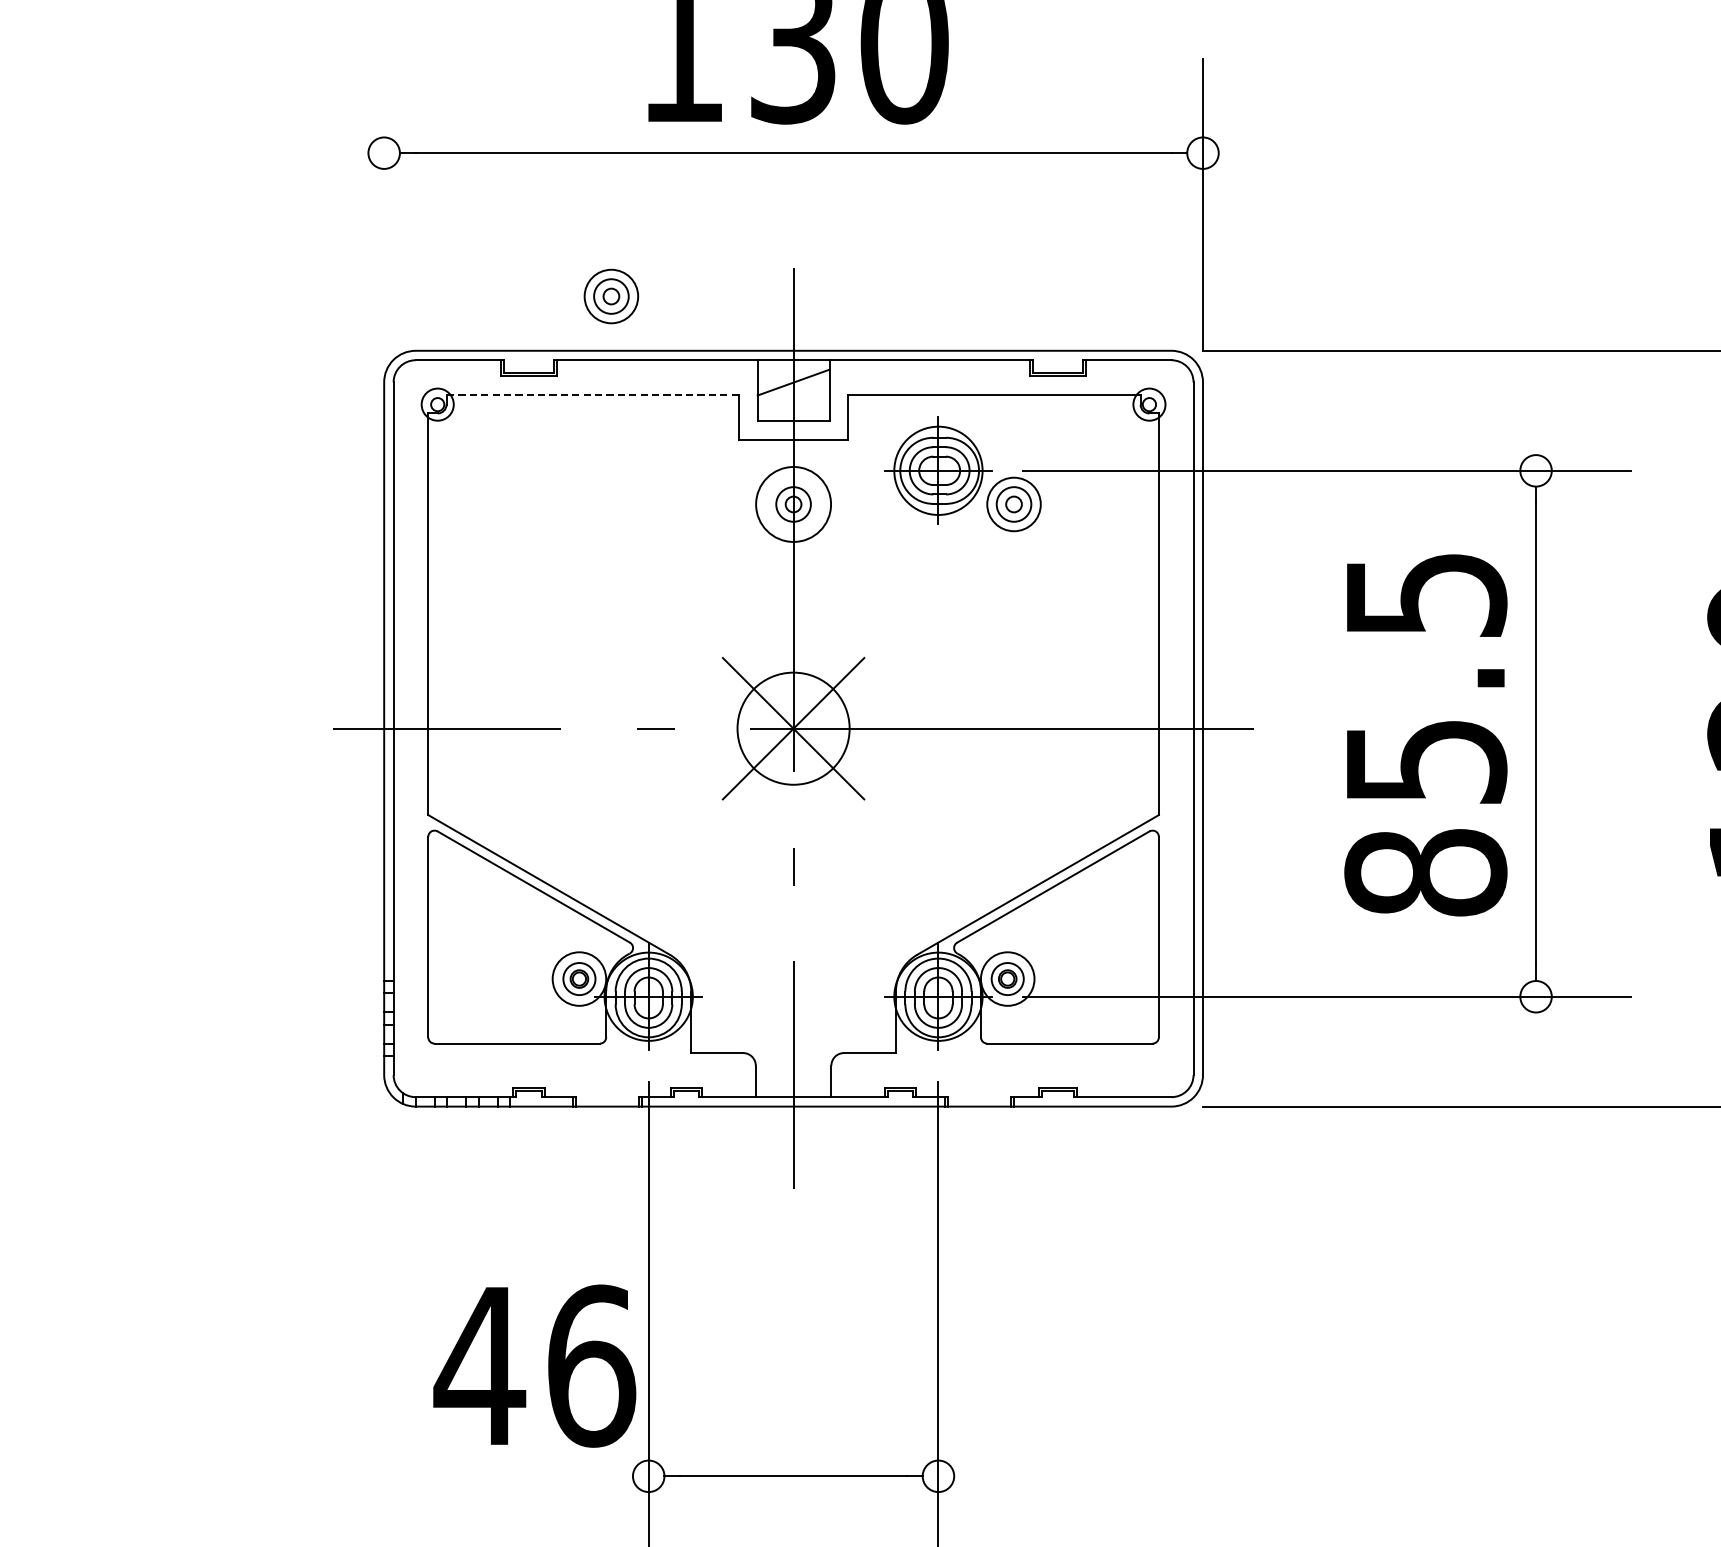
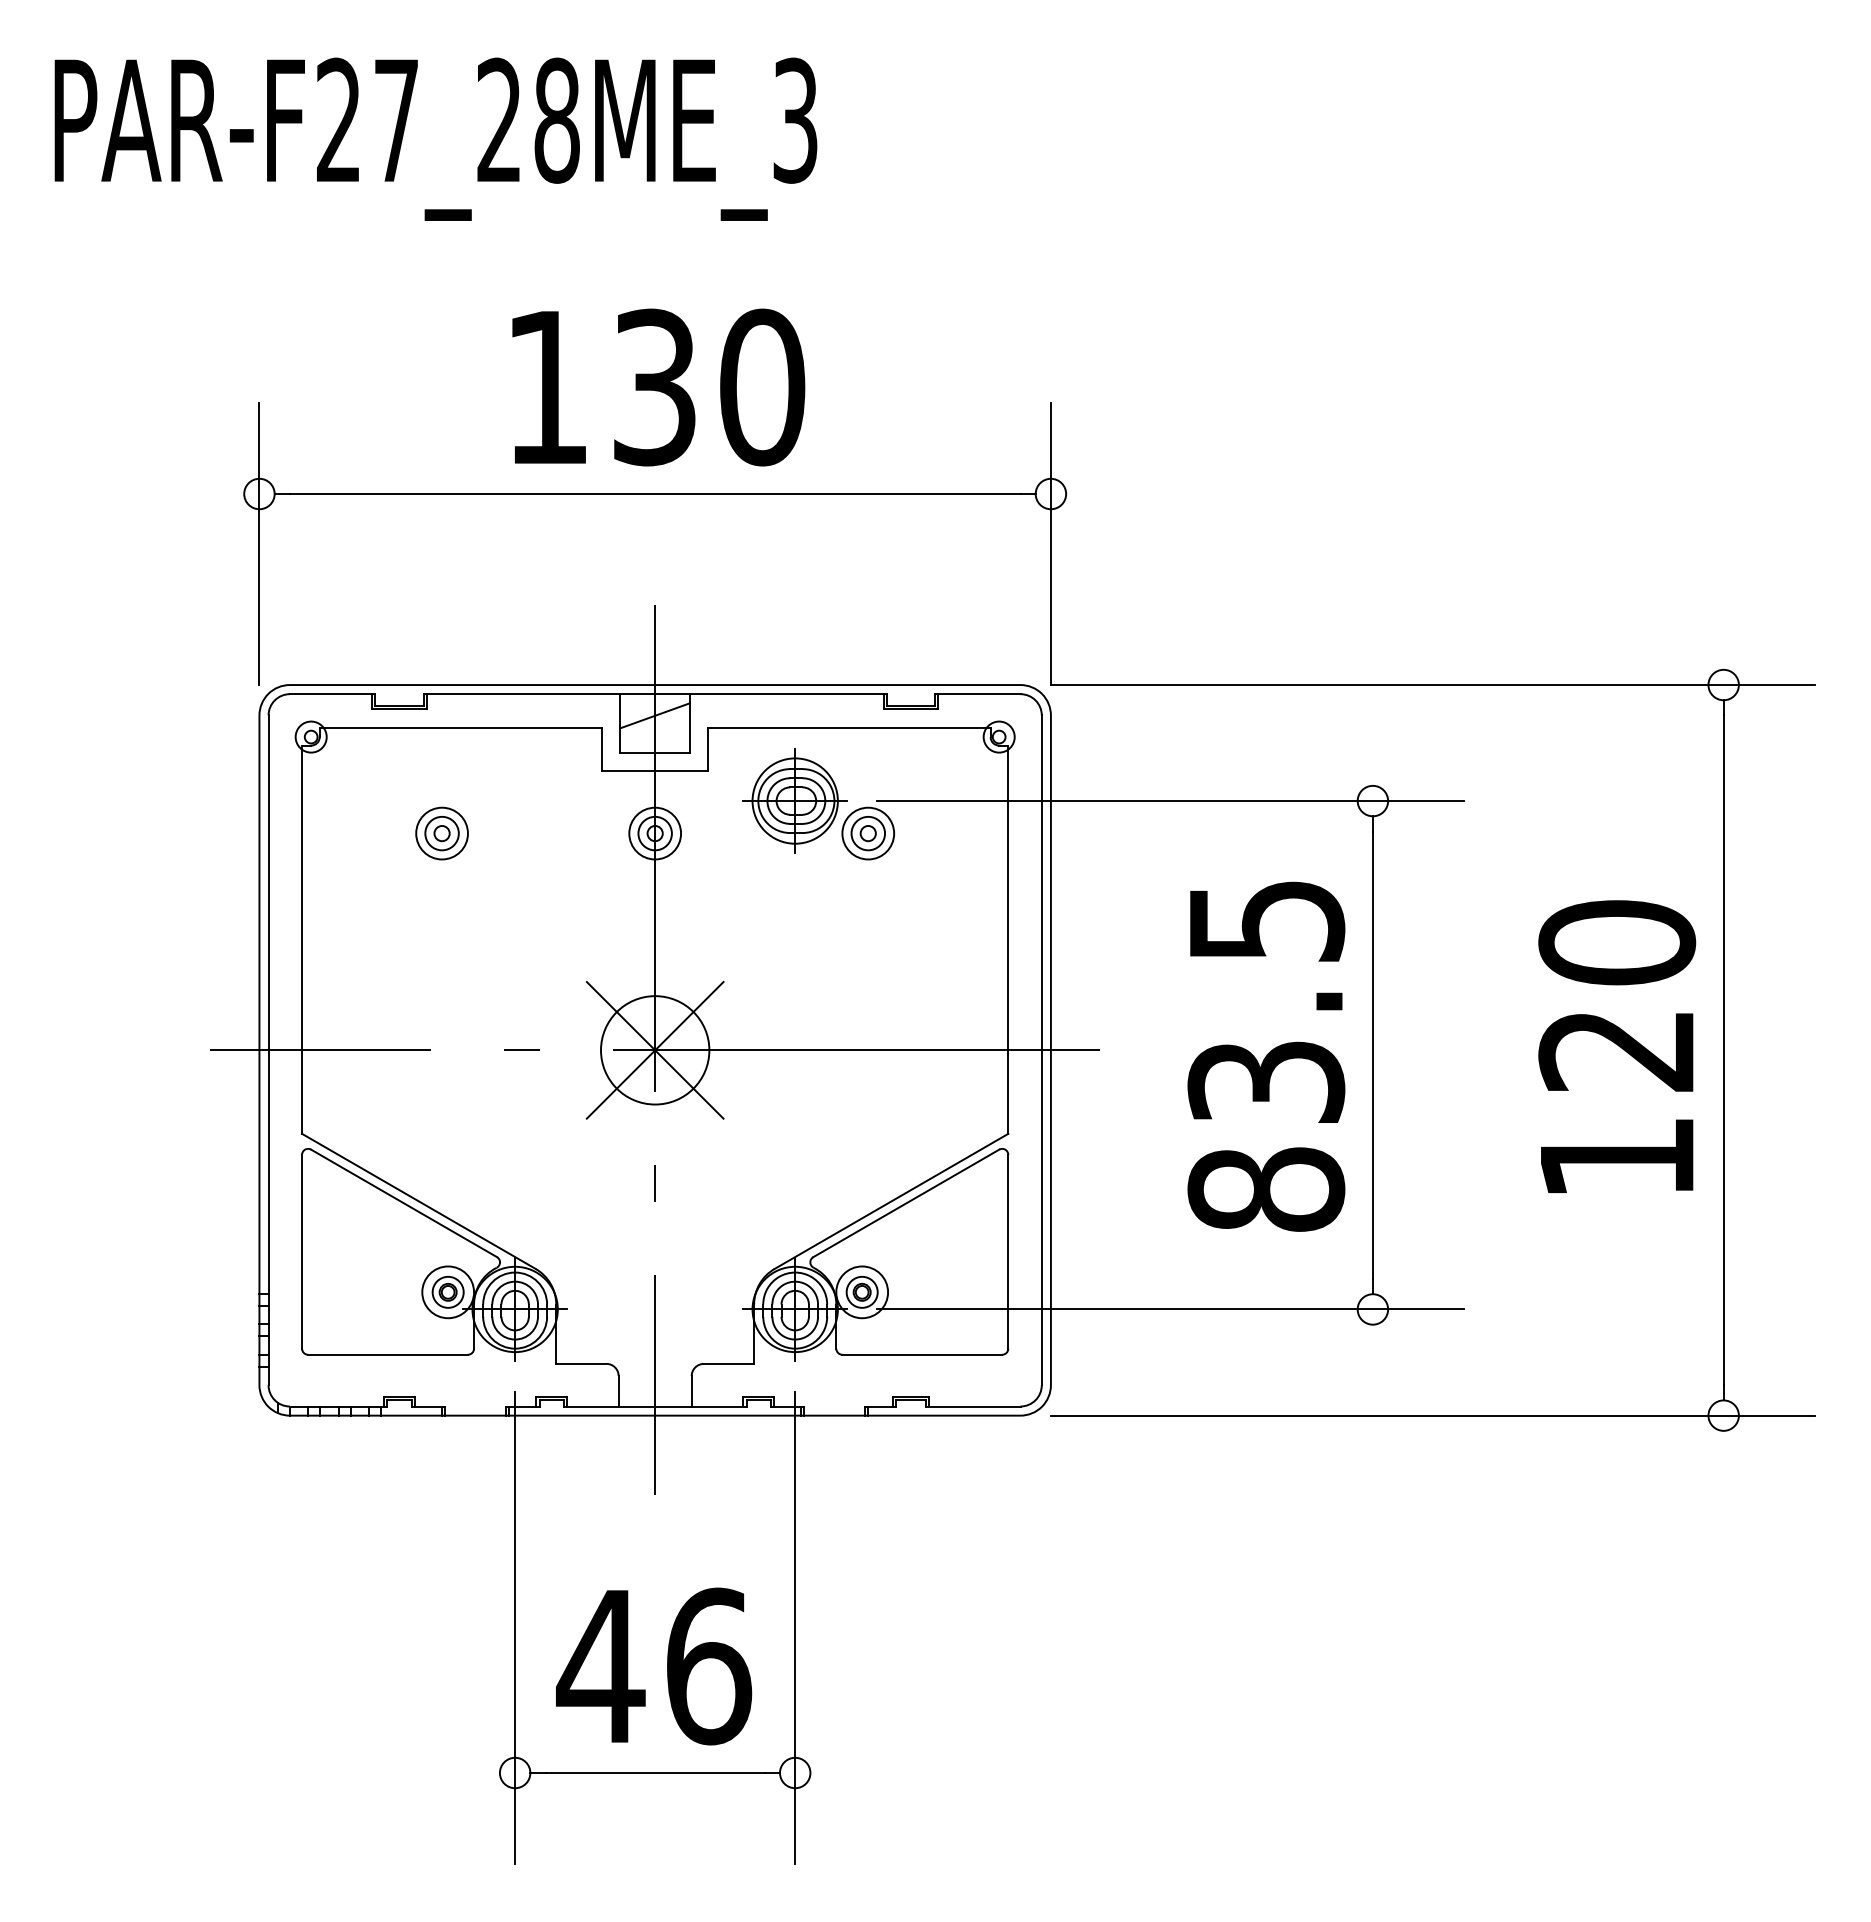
line: (384, 204) -> (259, 543), added
part: (610, 296) -> (441, 833), moved
line: (592, 394) -> (460, 727), dashed -> solid
circle: (793, 504) -> (655, 833), size x0.71
text: (1424, 760) -> (1265, 1081), 85.5 -> 83.5
text: (535, 1366) -> (654, 1666), moved

